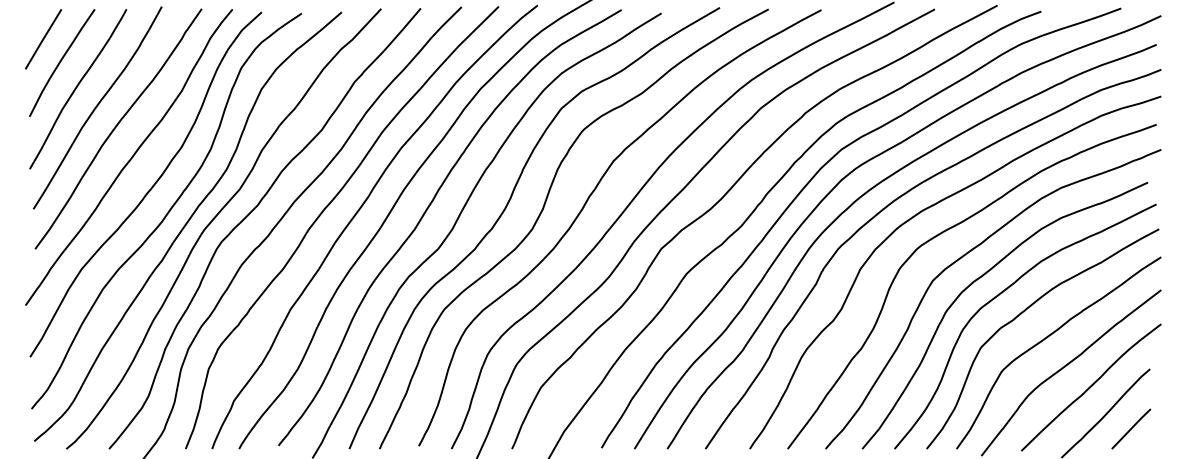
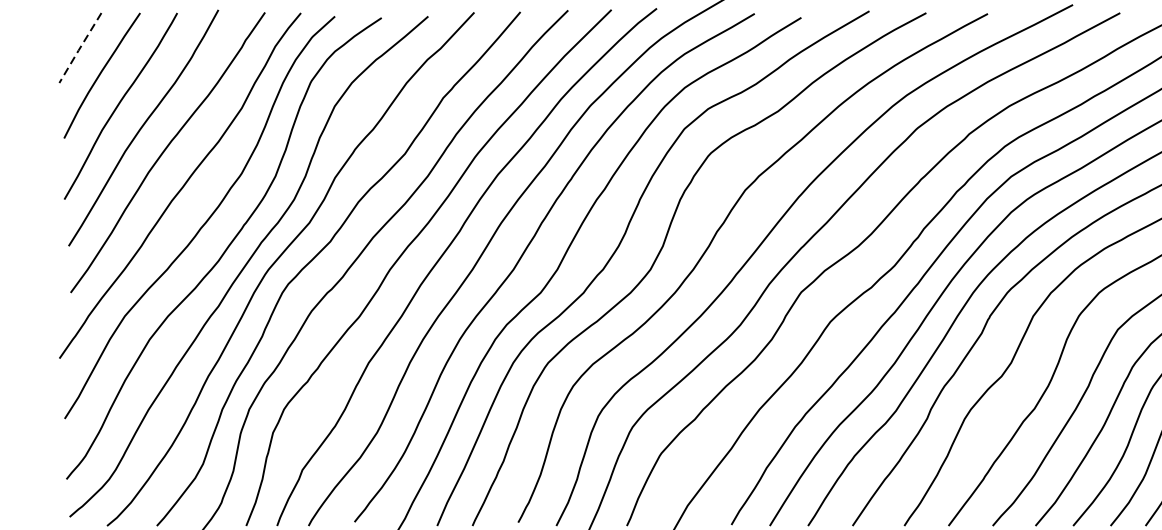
line: (43, 39) -> (80, 48), solid -> dashed

